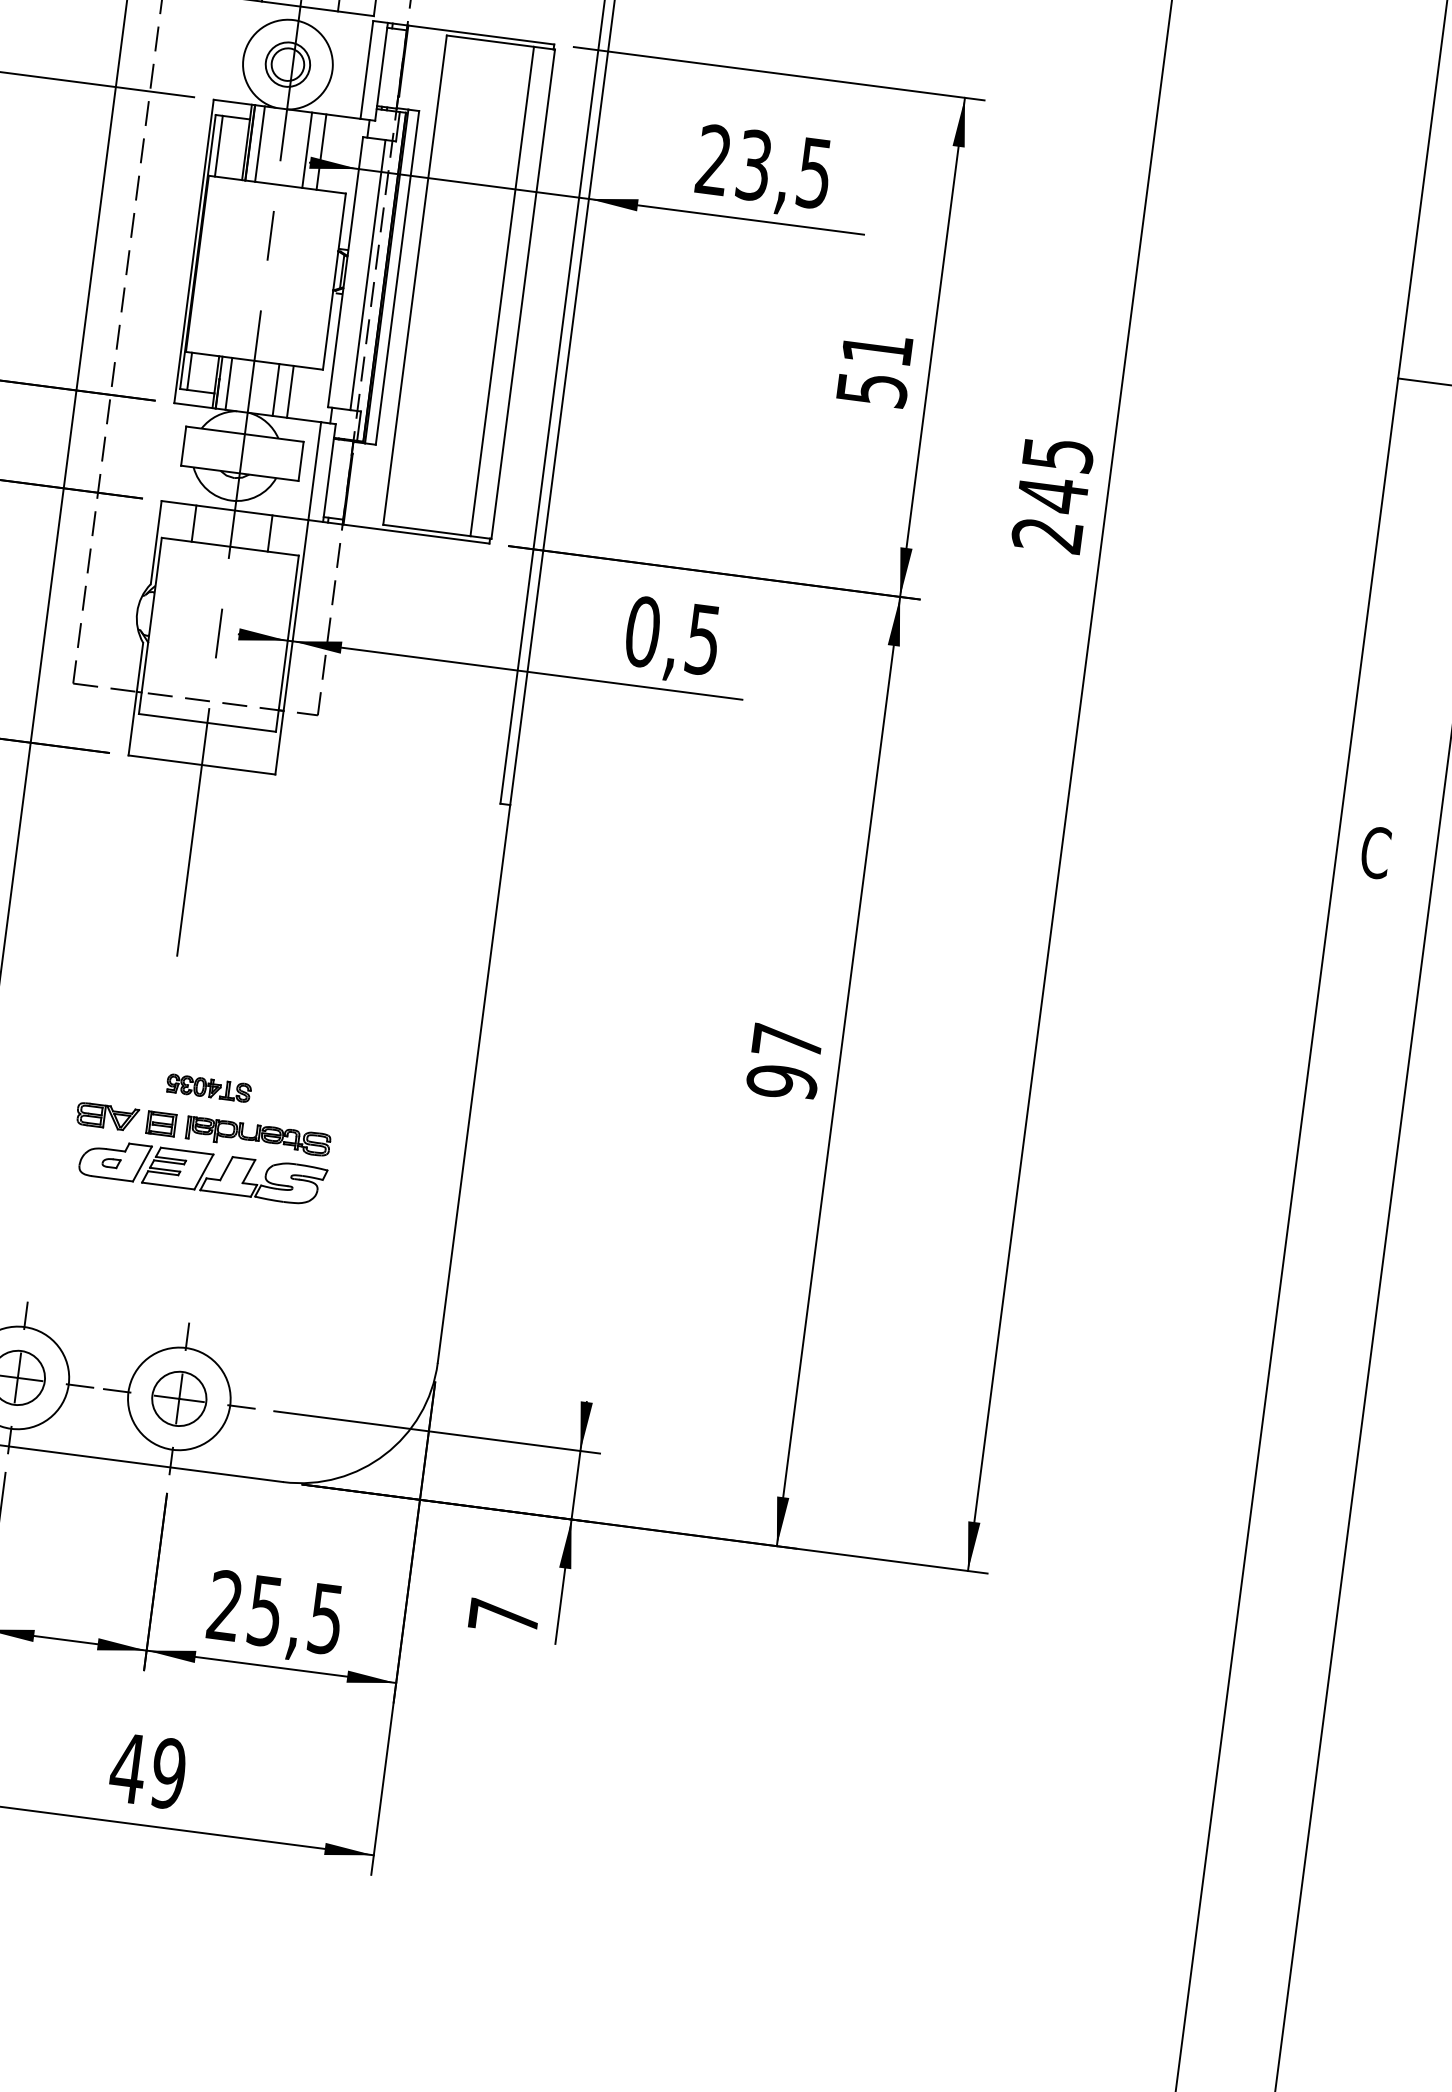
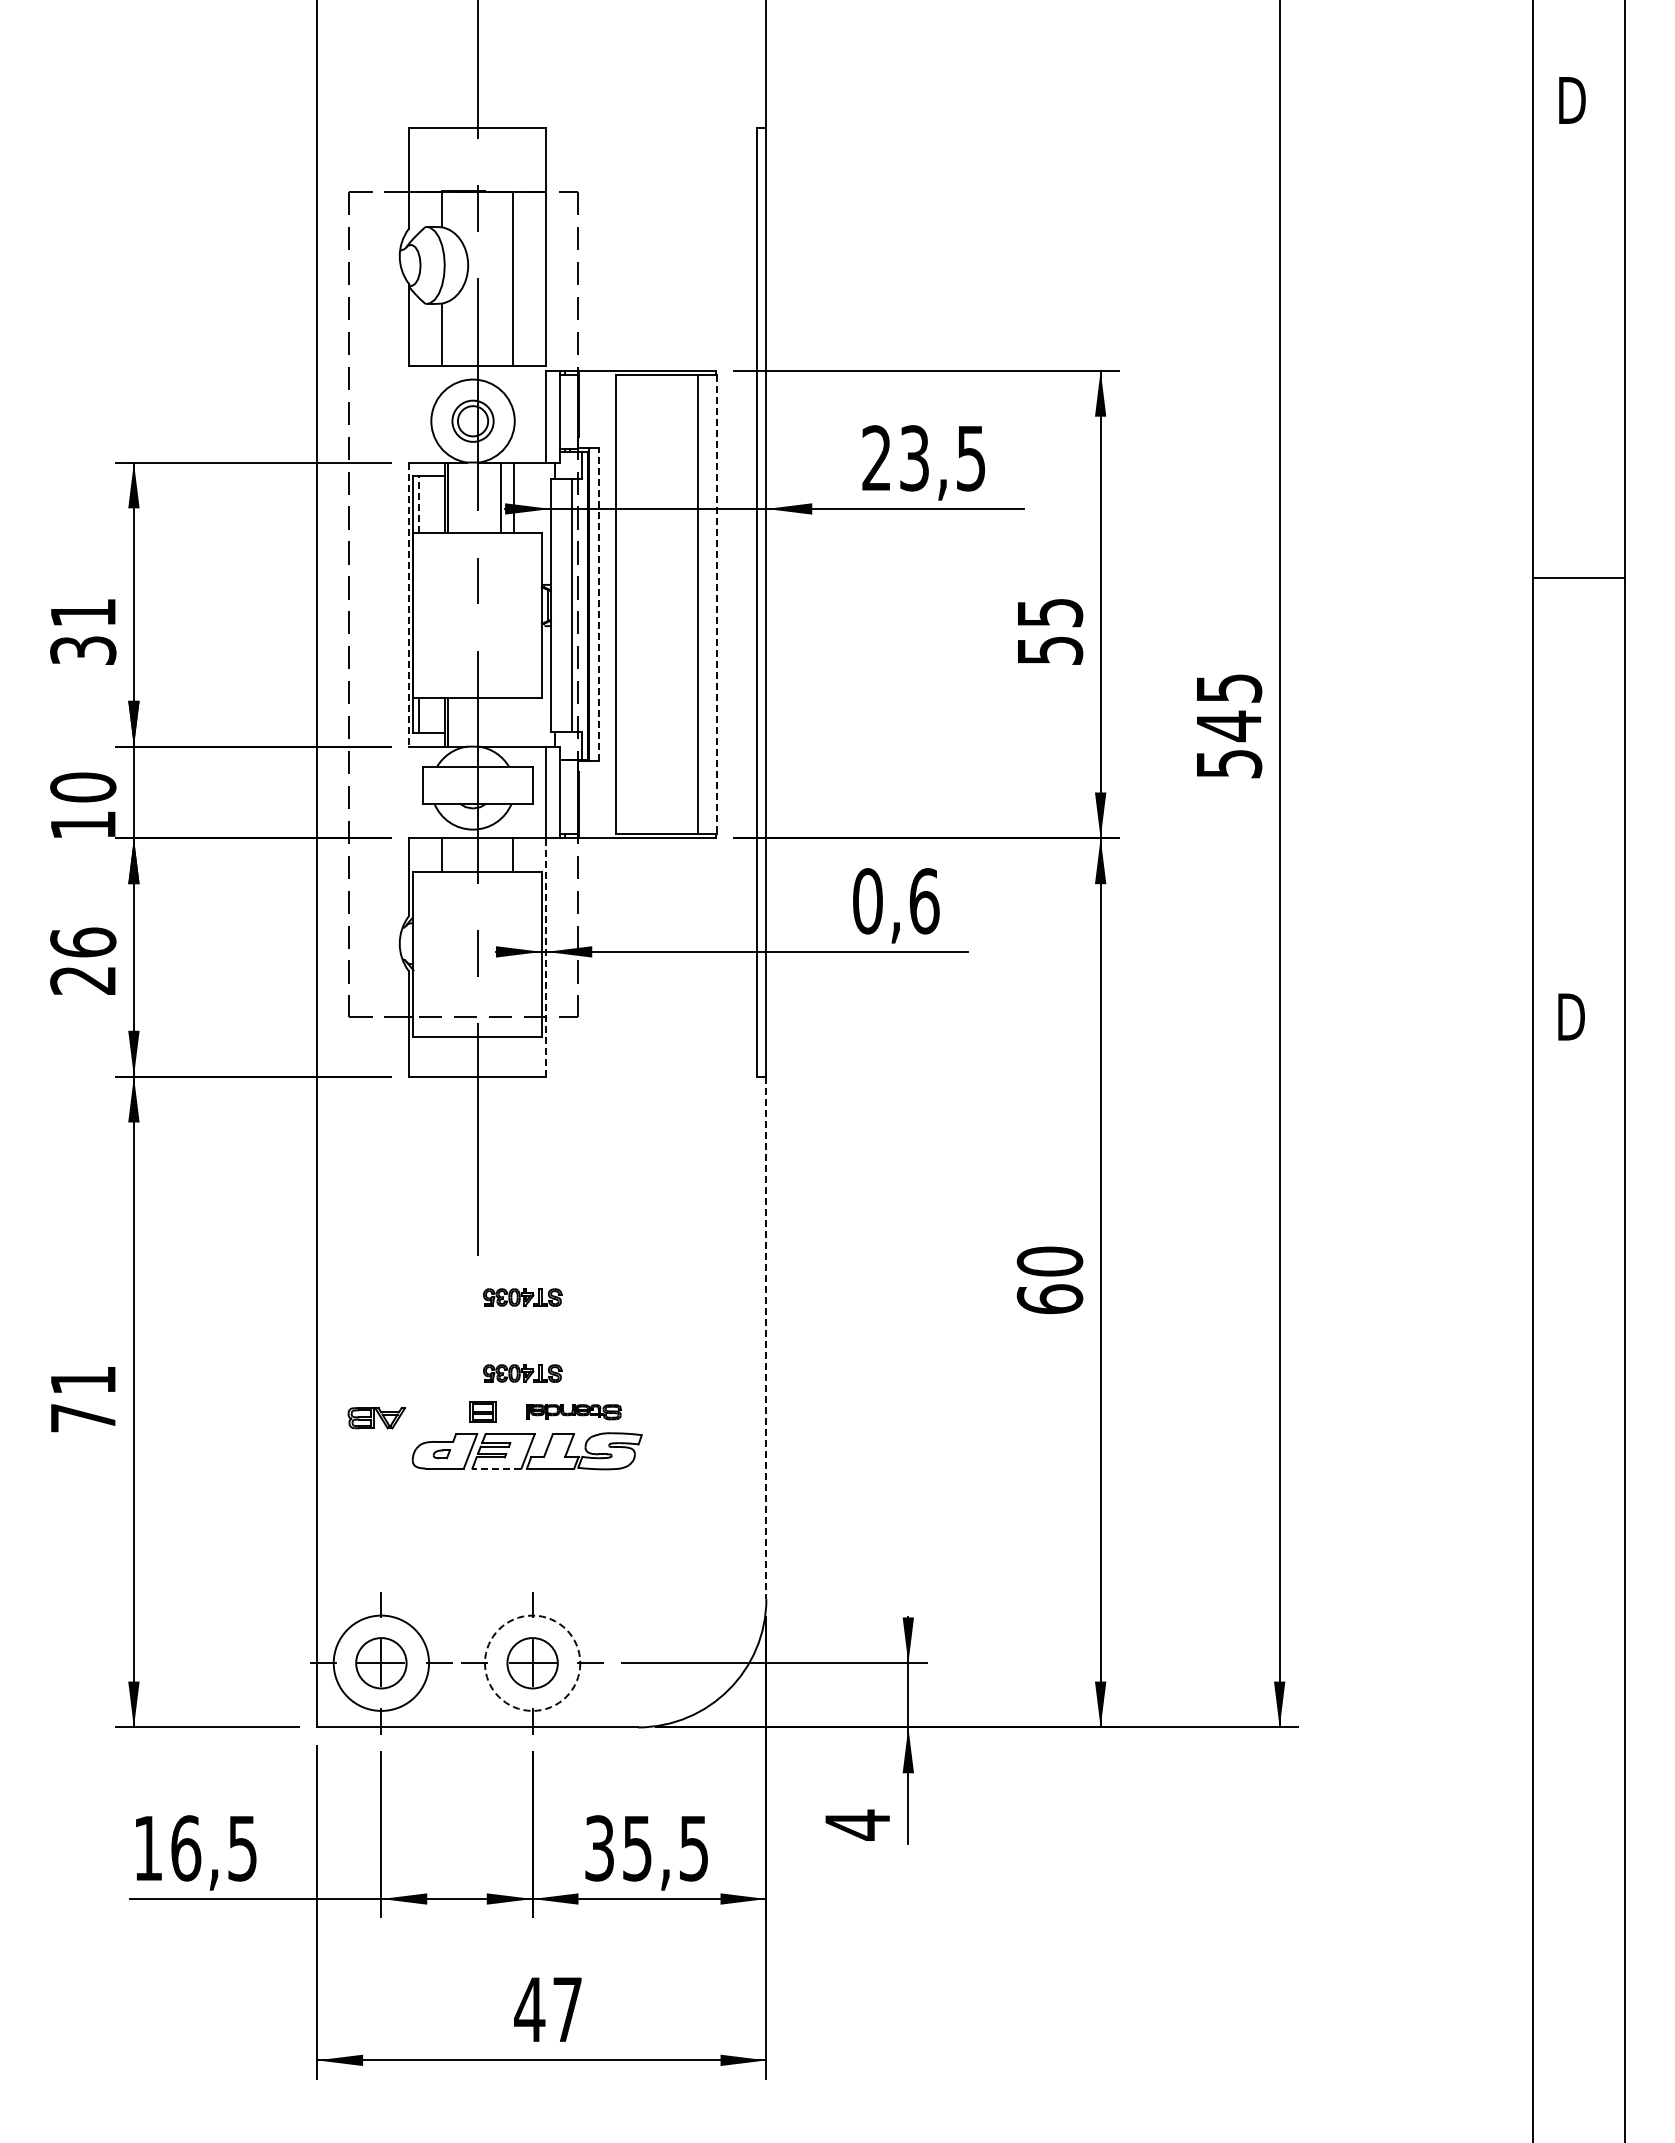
line: (259, 143) -> (456, 497), removed
line: (219, 146) -> (419, 504), solid -> dashed
line: (193, 252) -> (408, 605), solid -> dashed
line: (397, 277) -> (599, 604), solid -> dashed
line: (523, 295) -> (717, 605), solid -> dashed
text: (877, 349) -> (1050, 613), 51 -> 55
line: (228, 383) -> (456, 722), removed
line: (276, 390) -> (501, 722), removed
line: (290, 392) -> (514, 722), removed
text: (1046, 535) -> (1228, 764), 245 -> 545
text: (703, 639) -> (924, 901), 0,5 -> 0,6
line: (292, 646) -> (546, 956), solid -> dashed
text: (1377, 852) -> (1570, 1016), C -> D
part: (219, 1006) -> (522, 1297), added
text: (784, 1061) -> (1049, 1280), 97 -> 60
line: (474, 1084) -> (766, 1338), solid -> dashed
part: (107, 1117) -> (376, 1418), moved
part: (257, 1136) -> (573, 1412), size x0.7
line: (167, 1185) -> (496, 1468), solid -> dashed
circle: (179, 1398) -> (532, 1662), solid -> dashed
text: (225, 1605) -> (599, 1848), 25,5 -> 35,5
text: (503, 1616) -> (857, 1824), 7 -> 4
text: (168, 1773) -> (567, 2009), 49 -> 47

